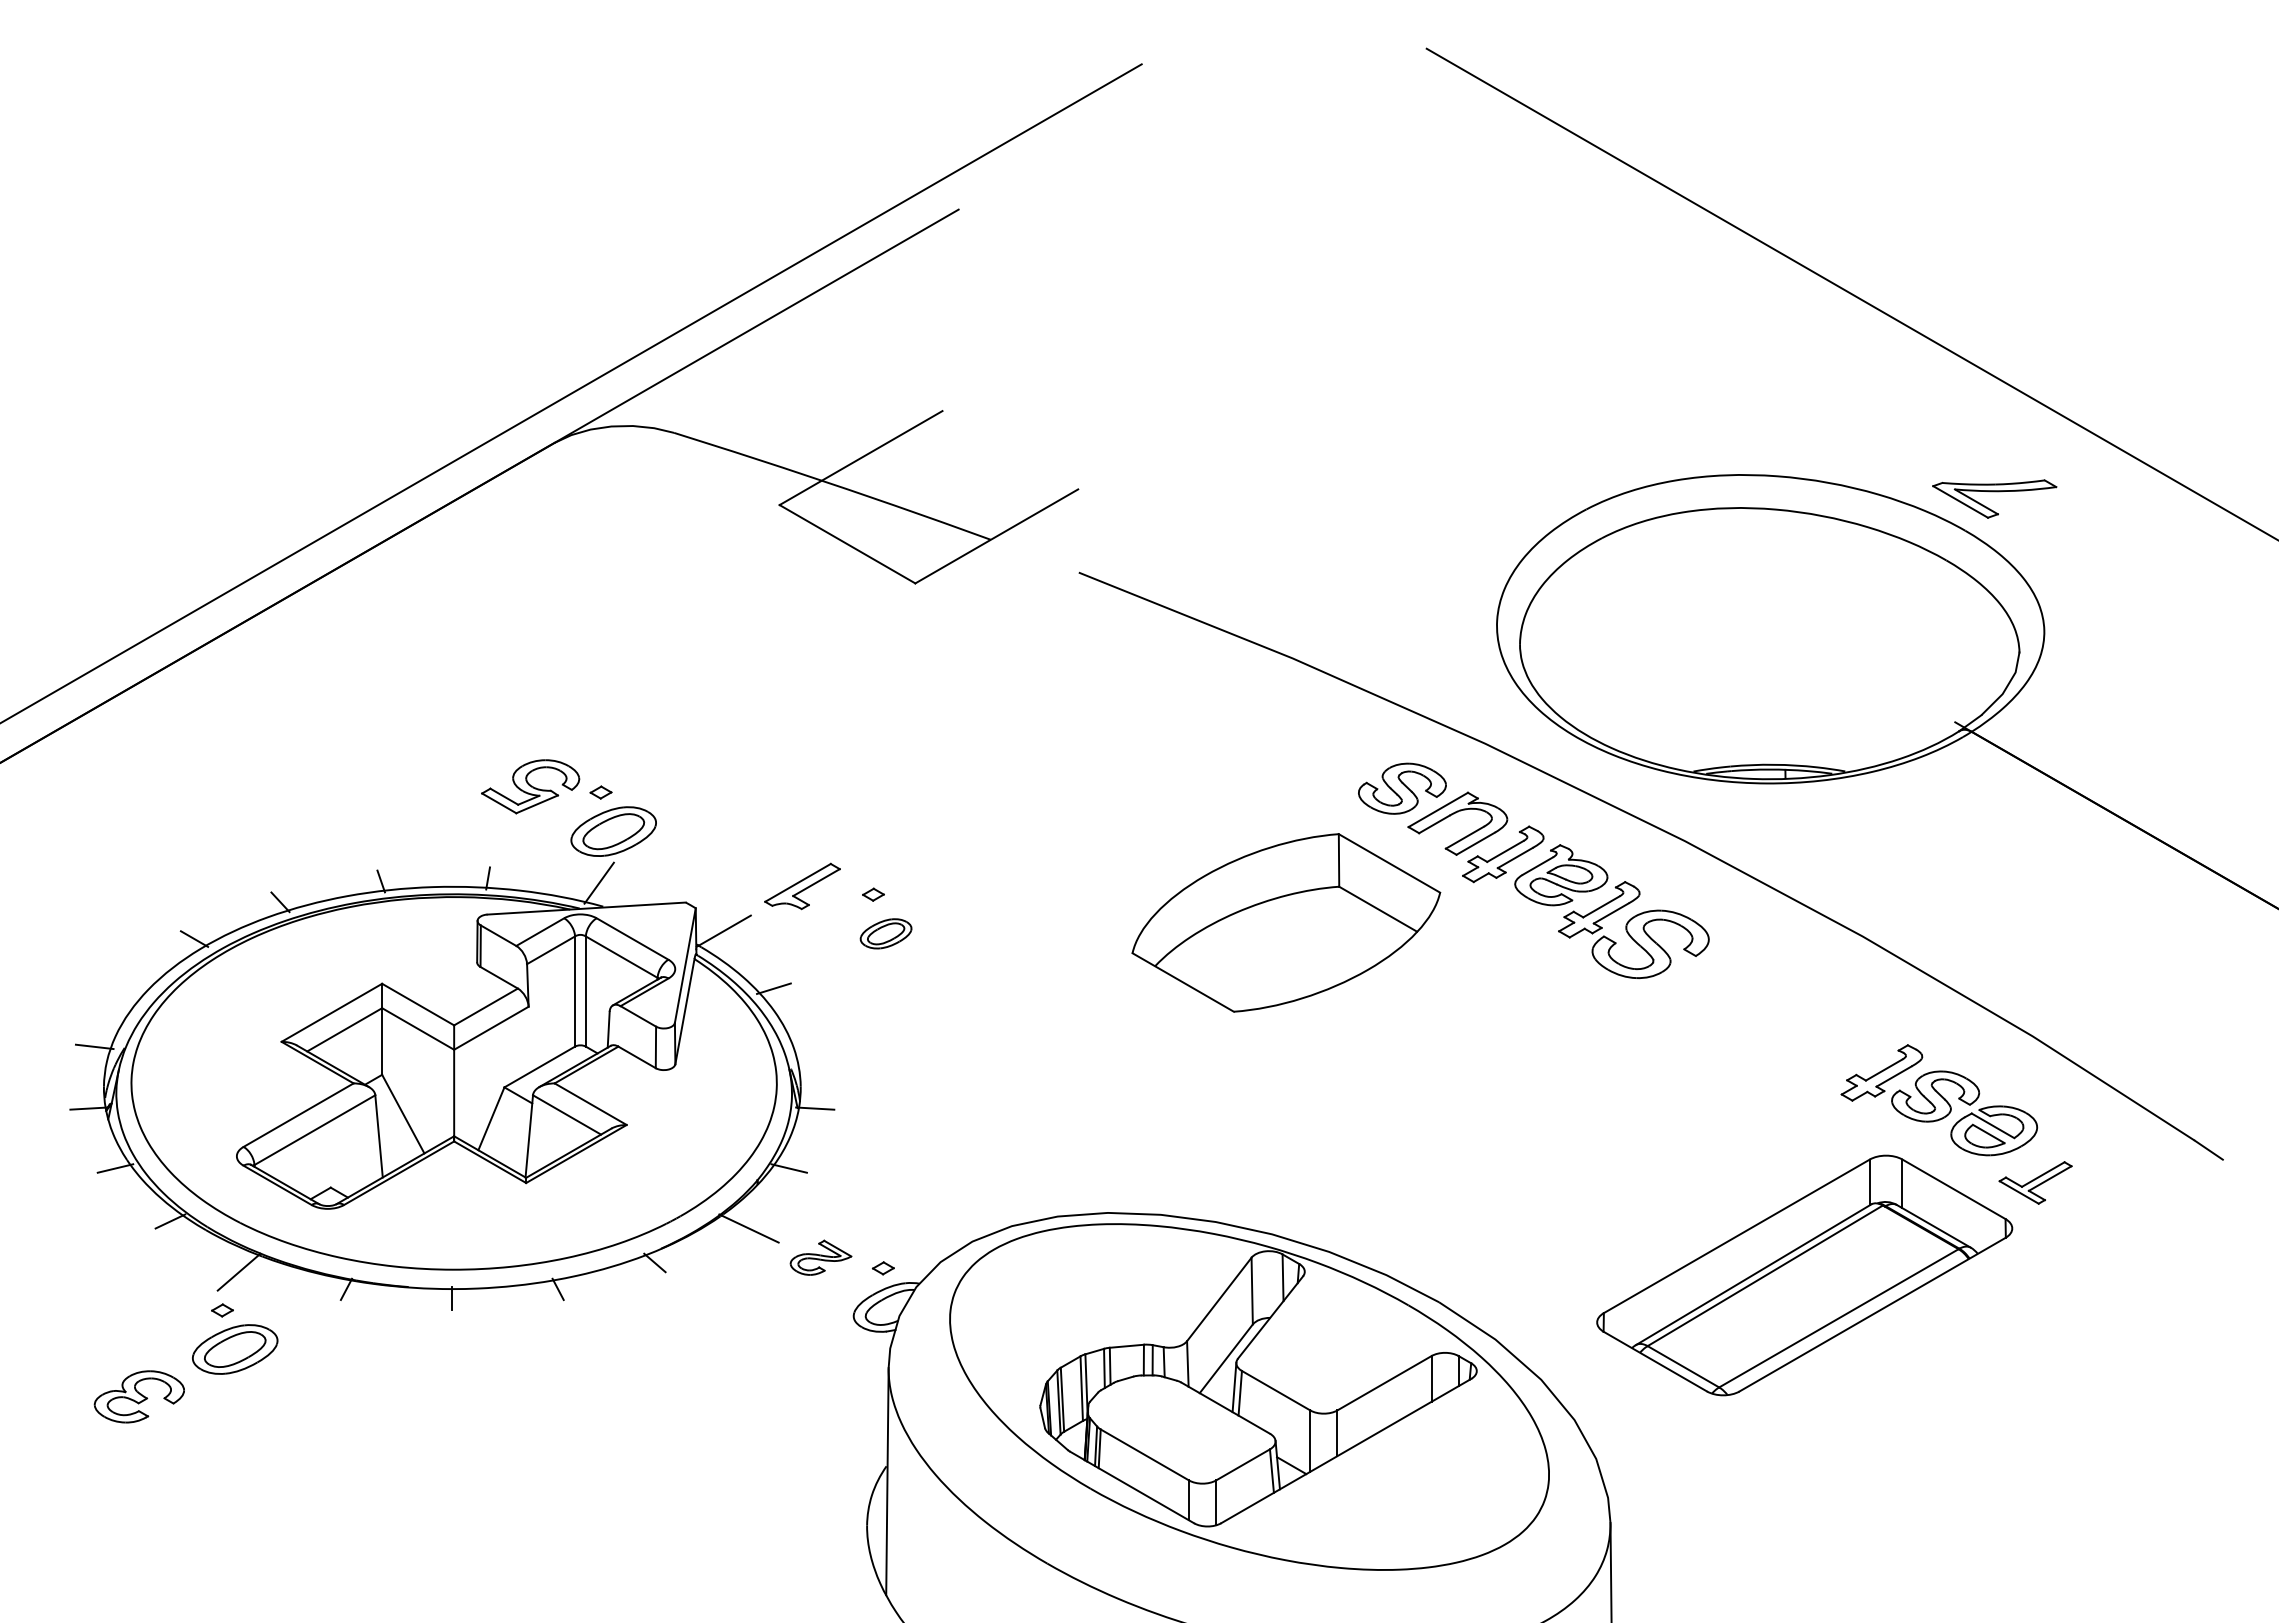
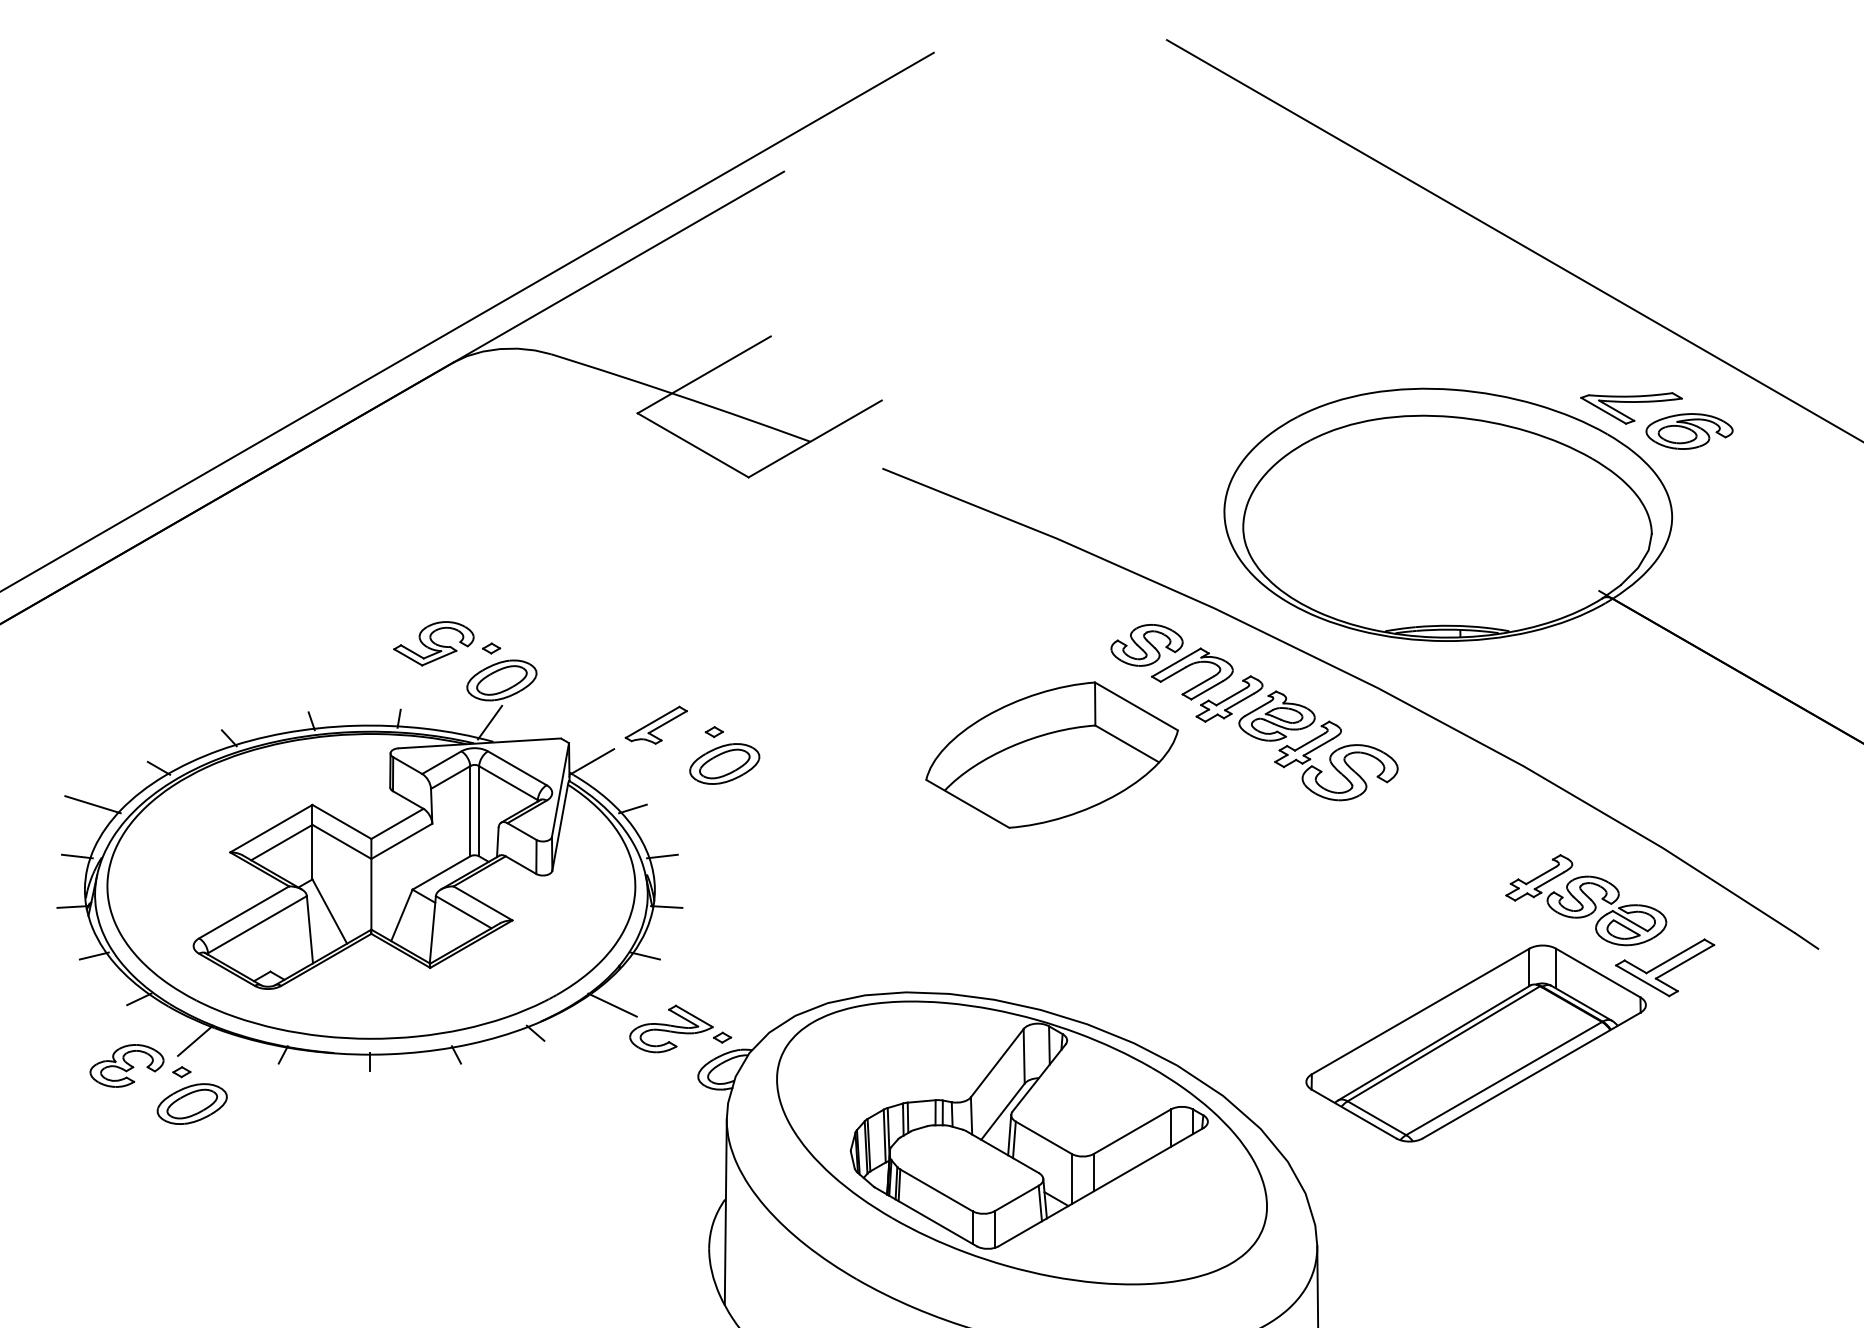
part: (2065, 527) -> (1689, 431), added
part: (885, 933) -> (724, 763), size x1.67
line: (113, 983) -> (92, 804), added
line: (809, 1046) -> (662, 856), added
part: (2035, 1182) -> (1664, 967), size x1.67
part: (820, 1257) -> (671, 1028), size x1.67
part: (138, 1396) -> (126, 1065), moved

